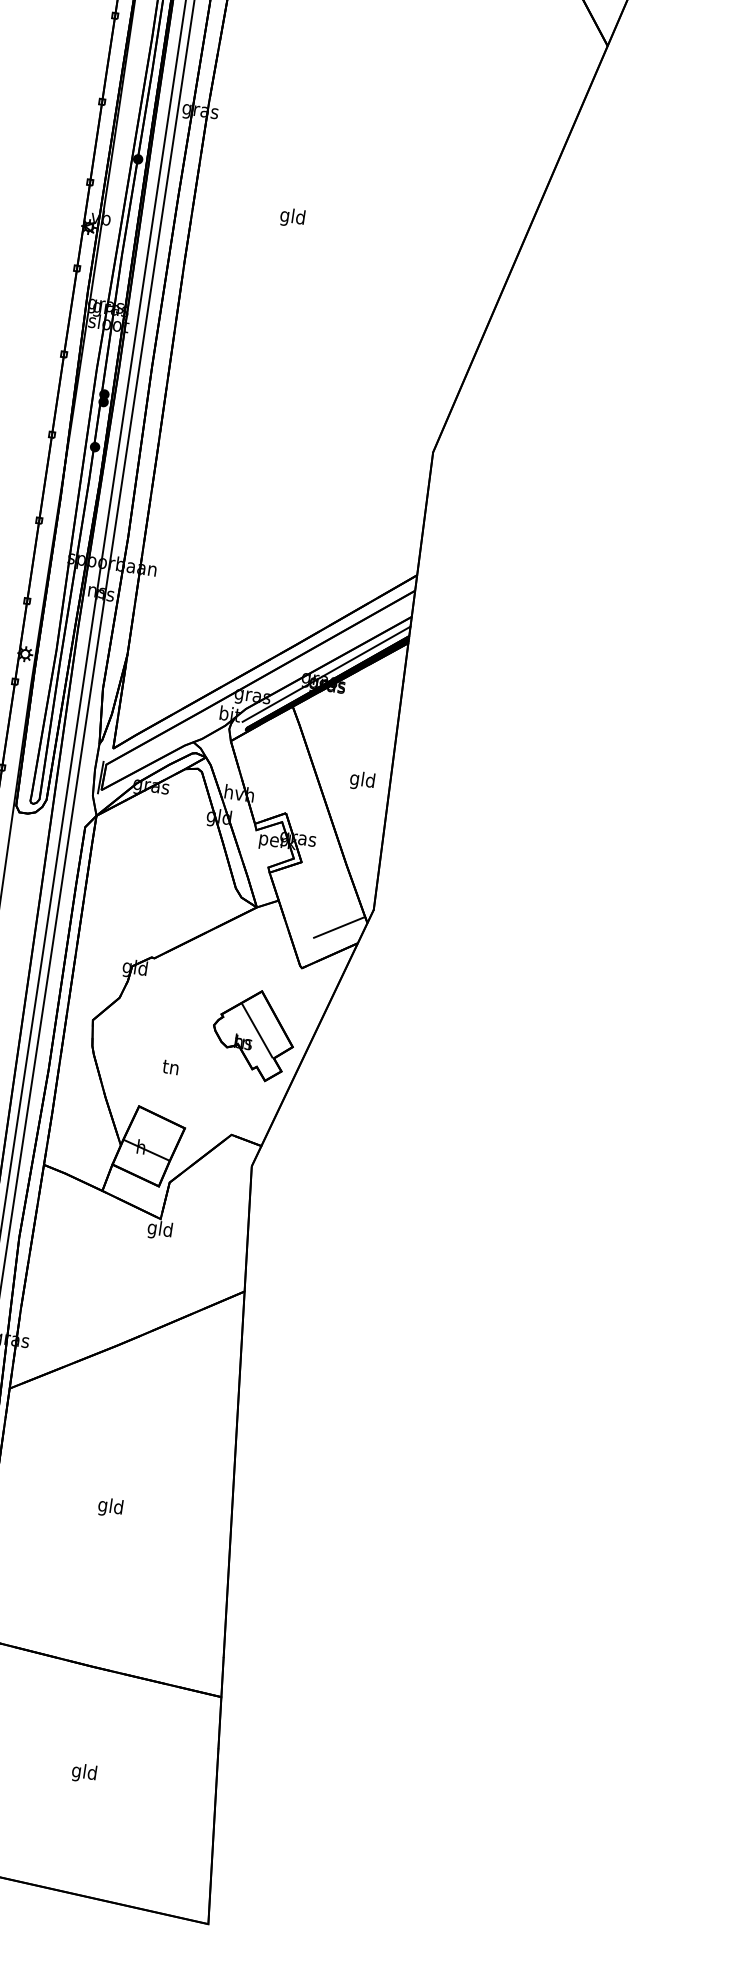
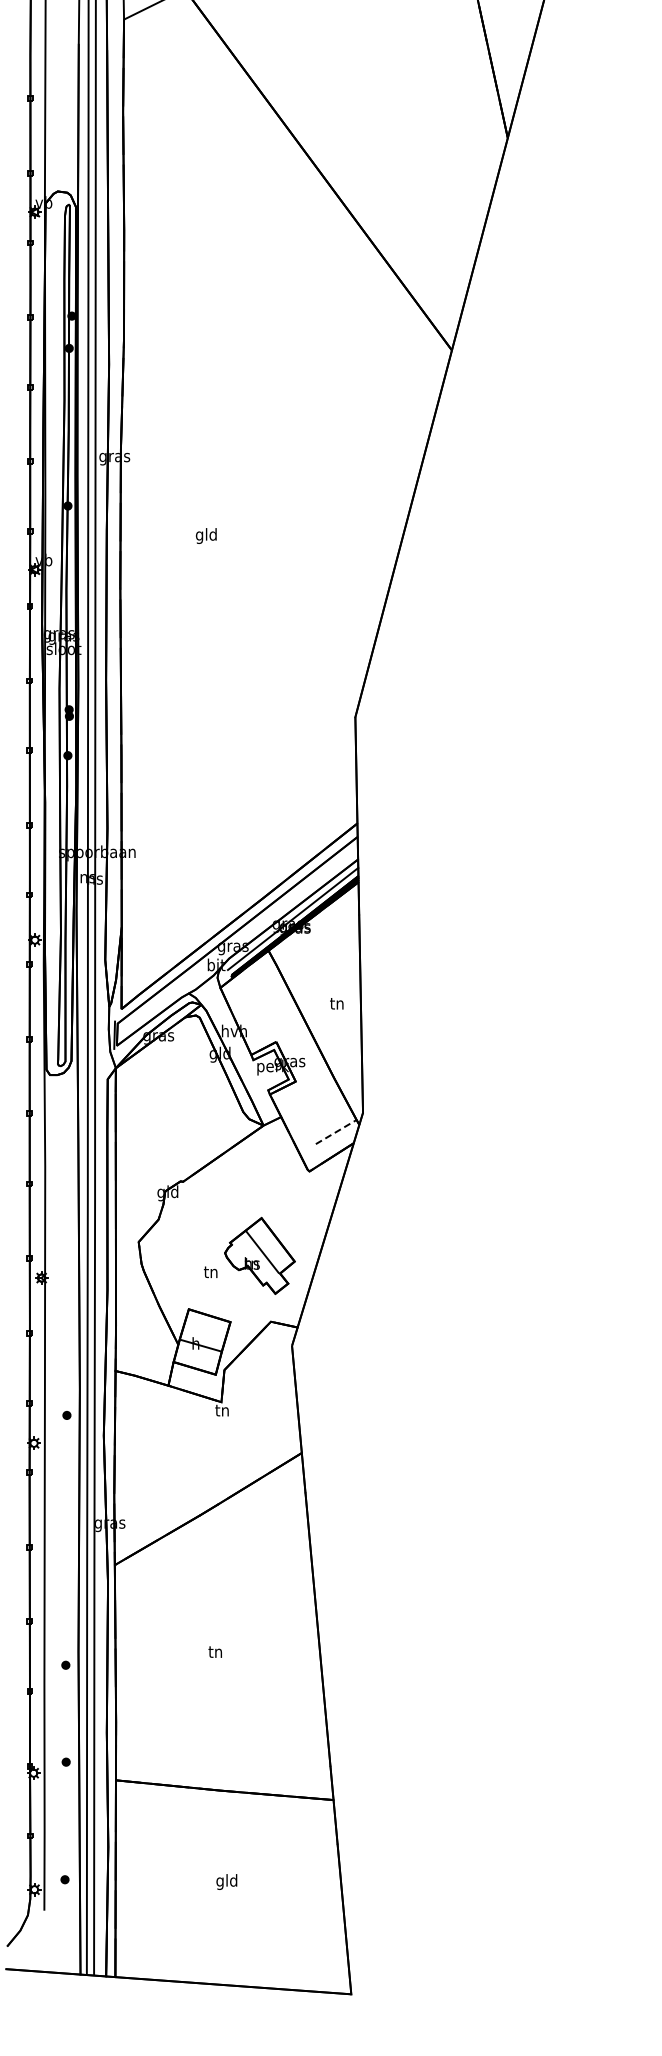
text: (361, 780) -> (336, 1004), gld -> tn
line: (339, 927) -> (336, 1132), solid -> dashed
part: (253, 1034) -> (259, 1255), moved
text: (159, 1229) -> (221, 1411), gld -> tn
text: (110, 1507) -> (215, 1653), gld -> tn

